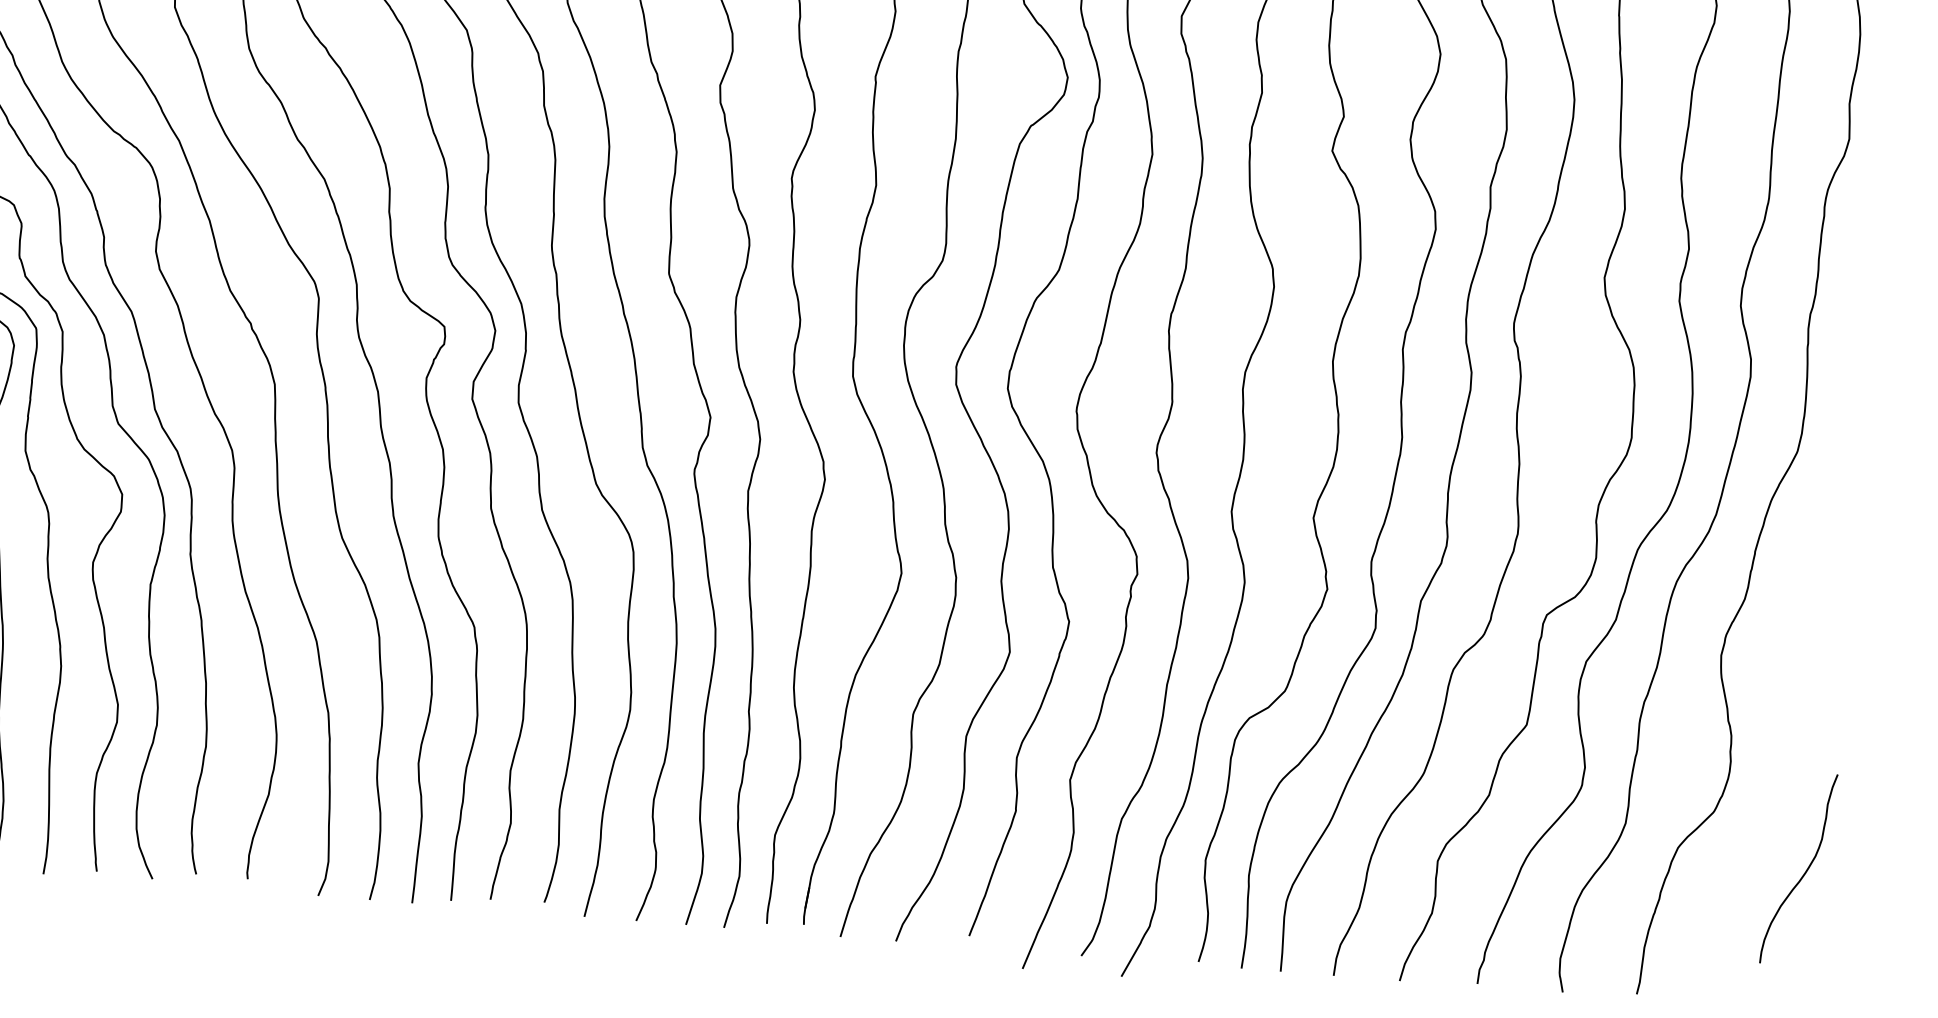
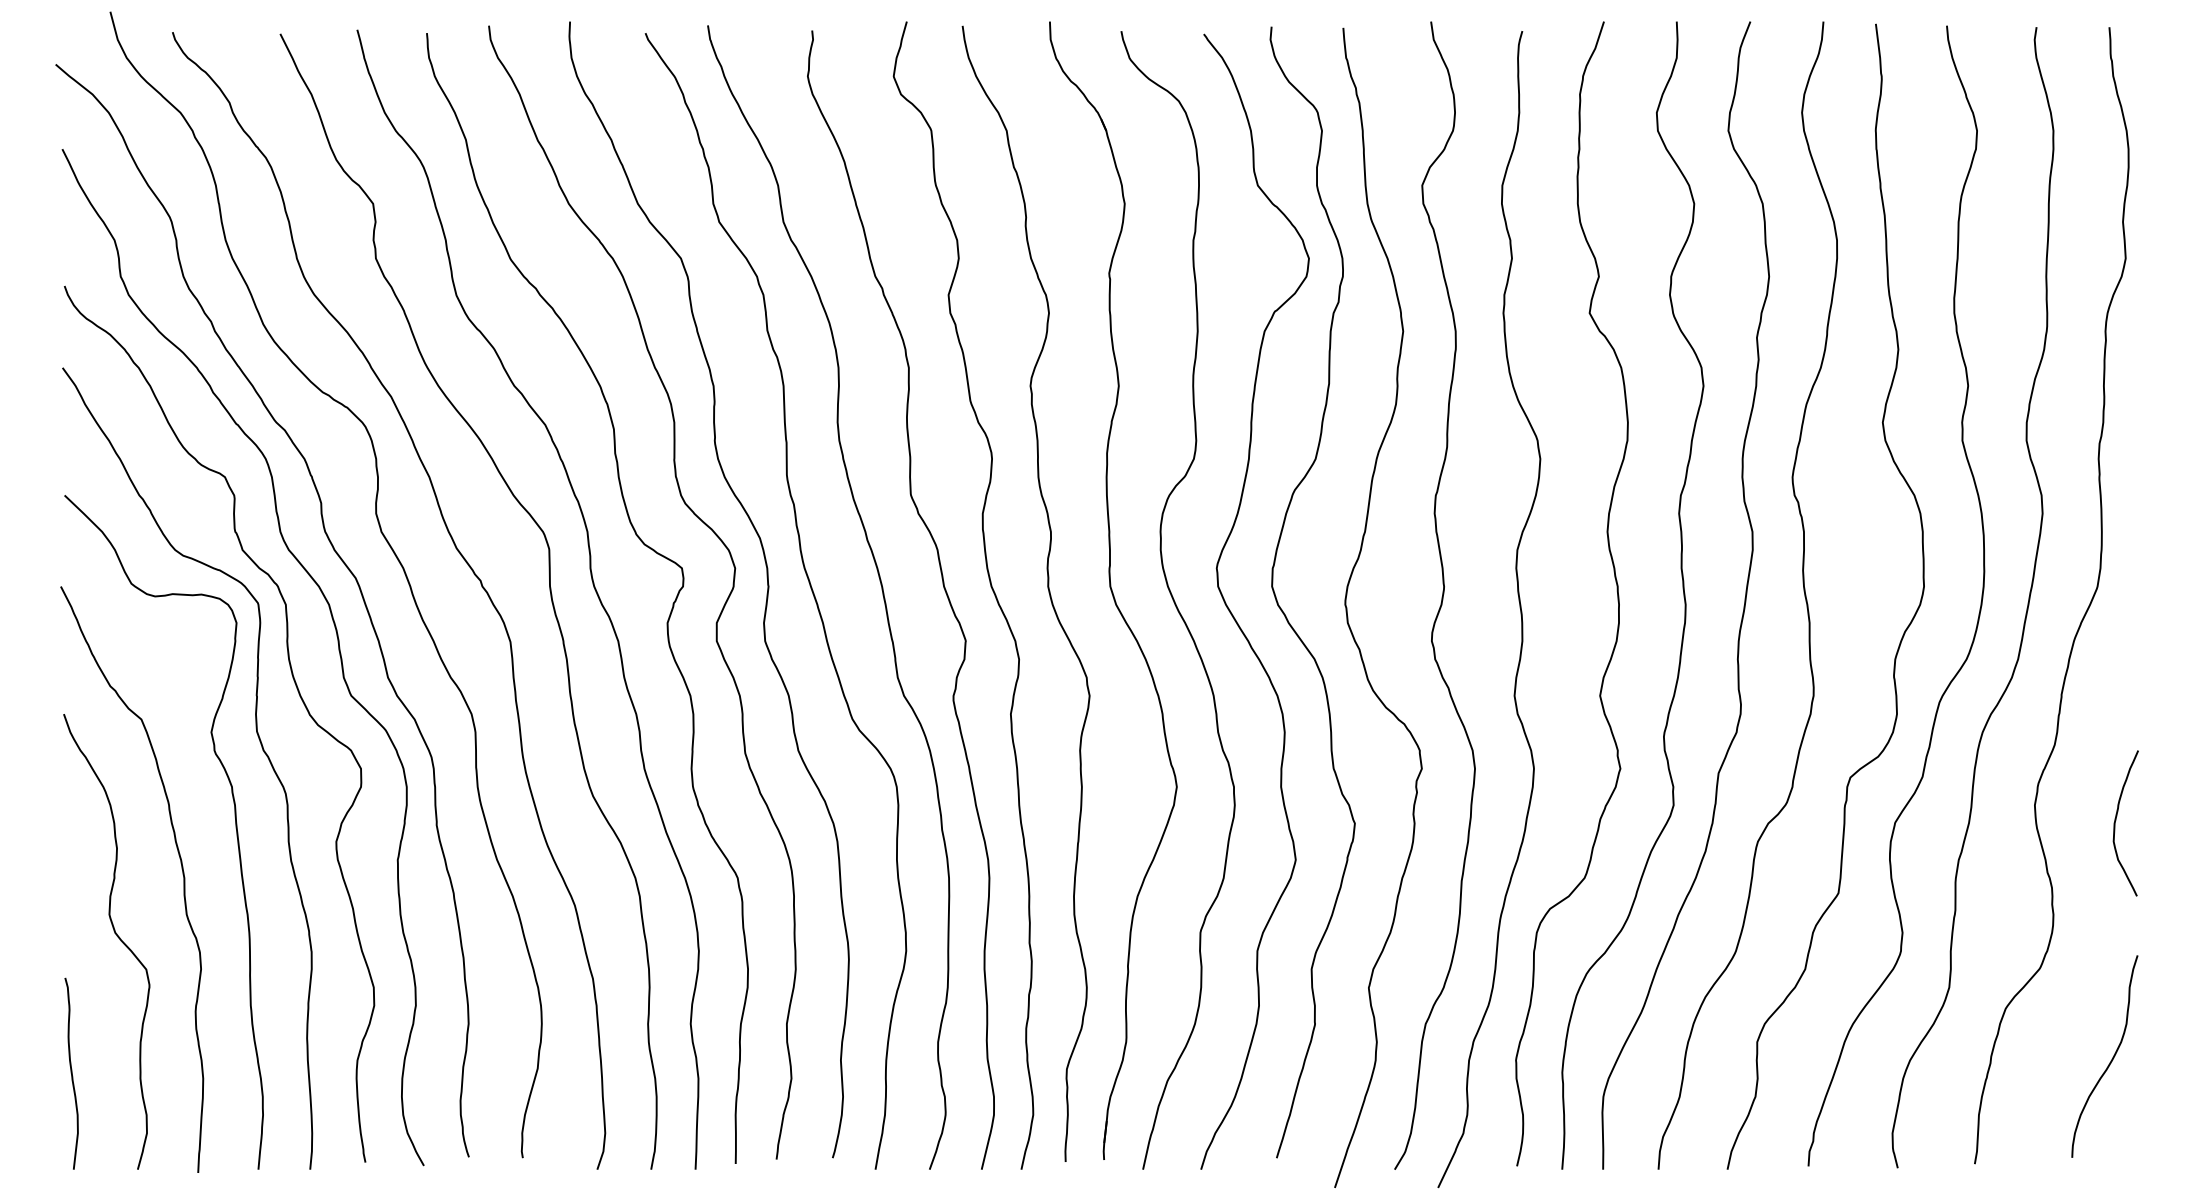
curve: (1798, 676) -> (2116, 820), added
curve: (1803, 873) -> (2110, 1060), moved

